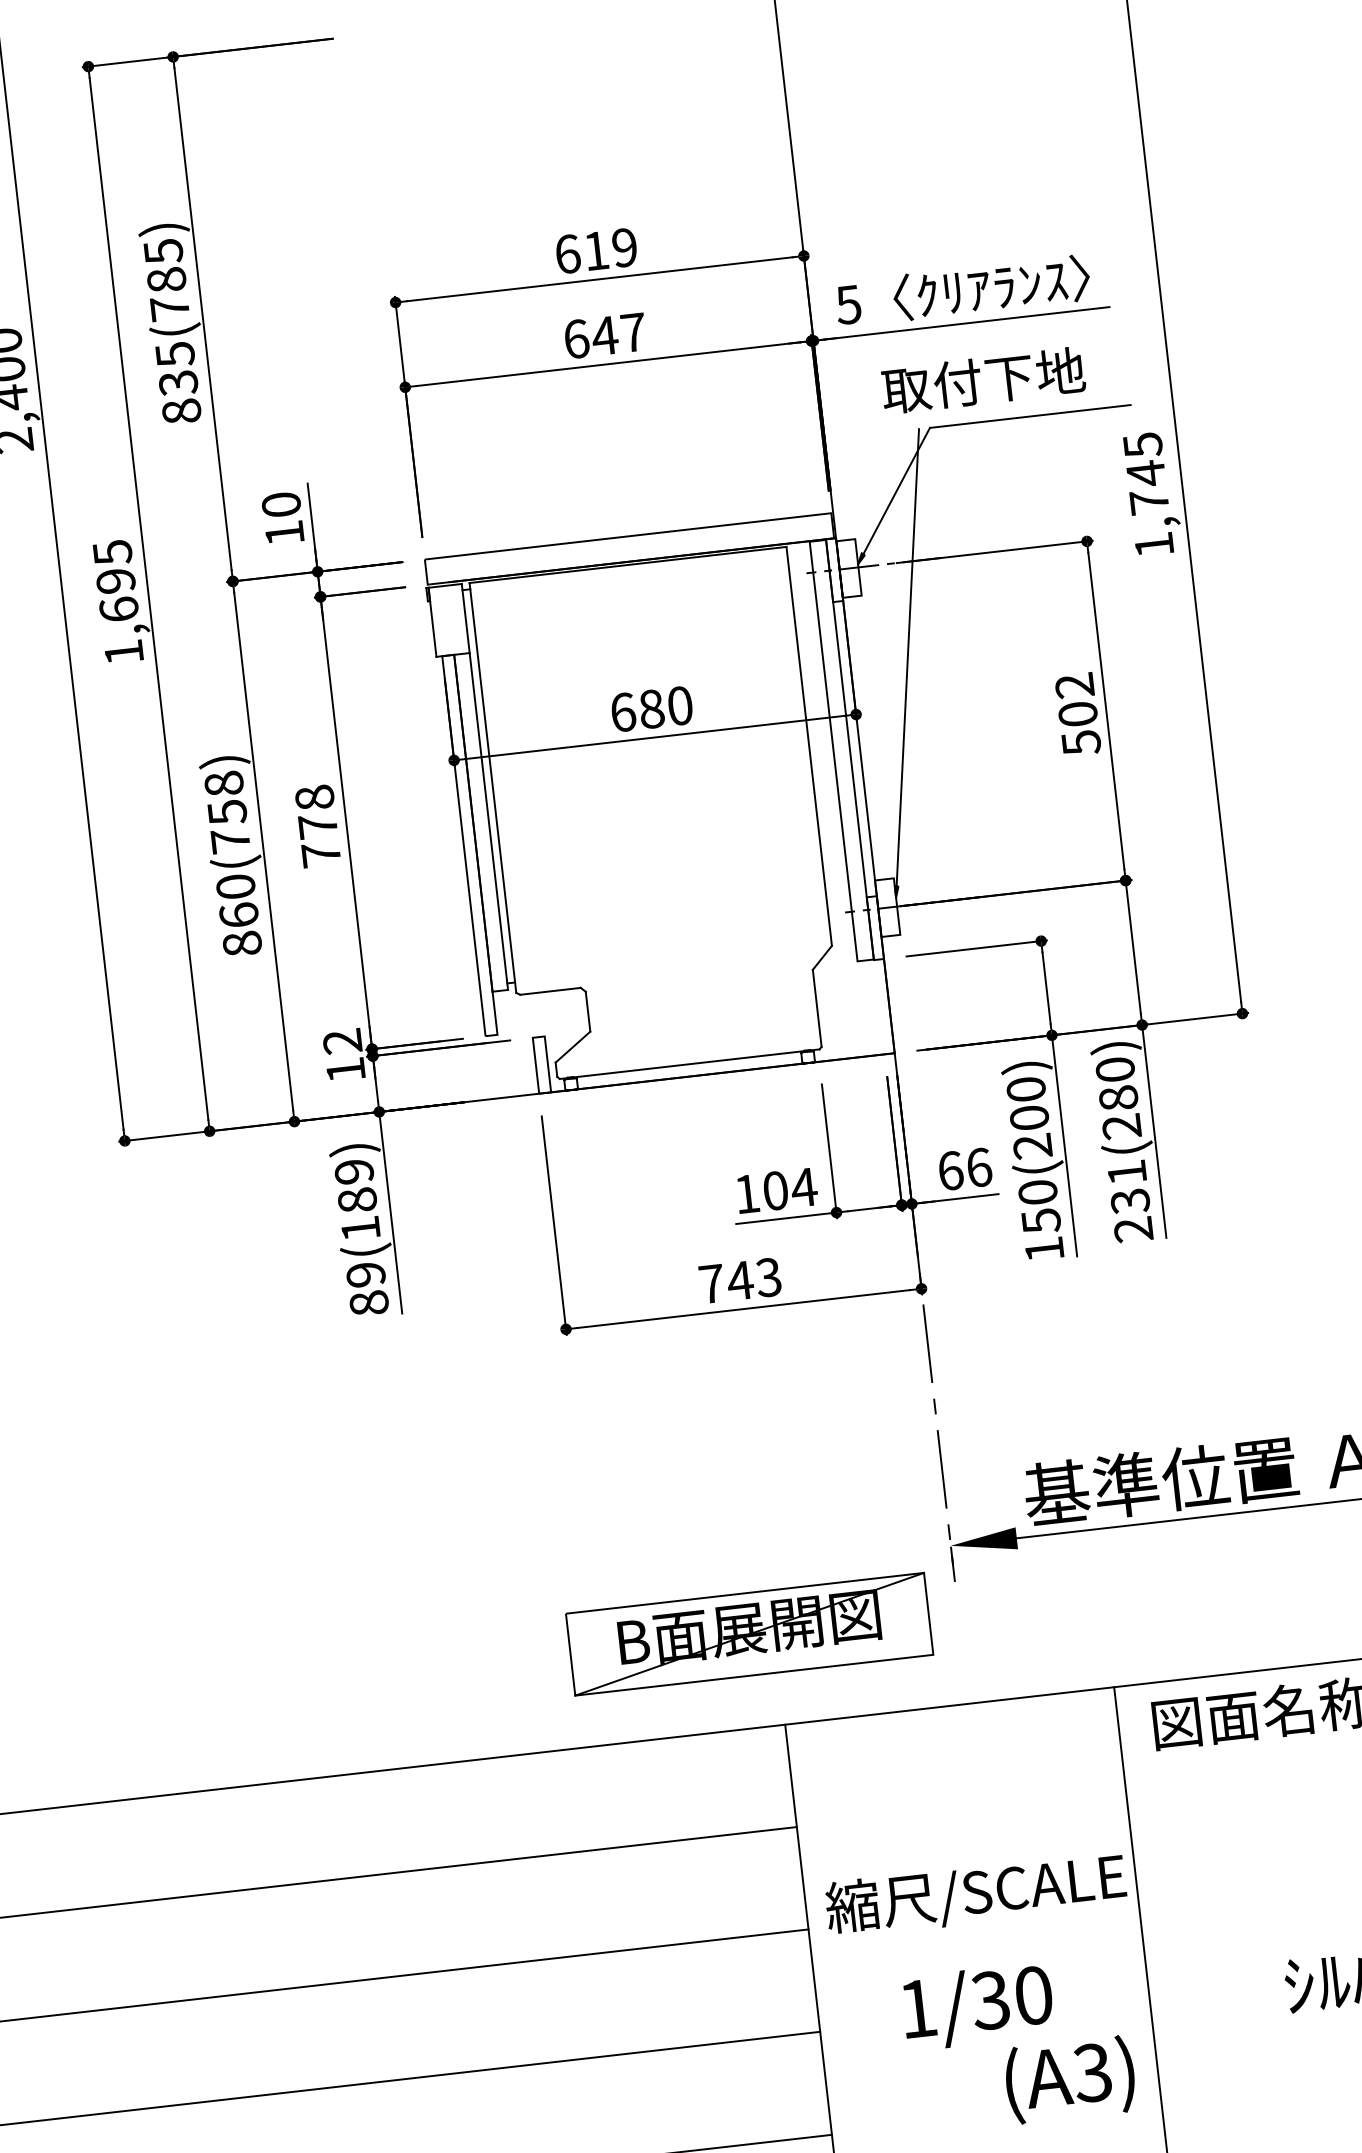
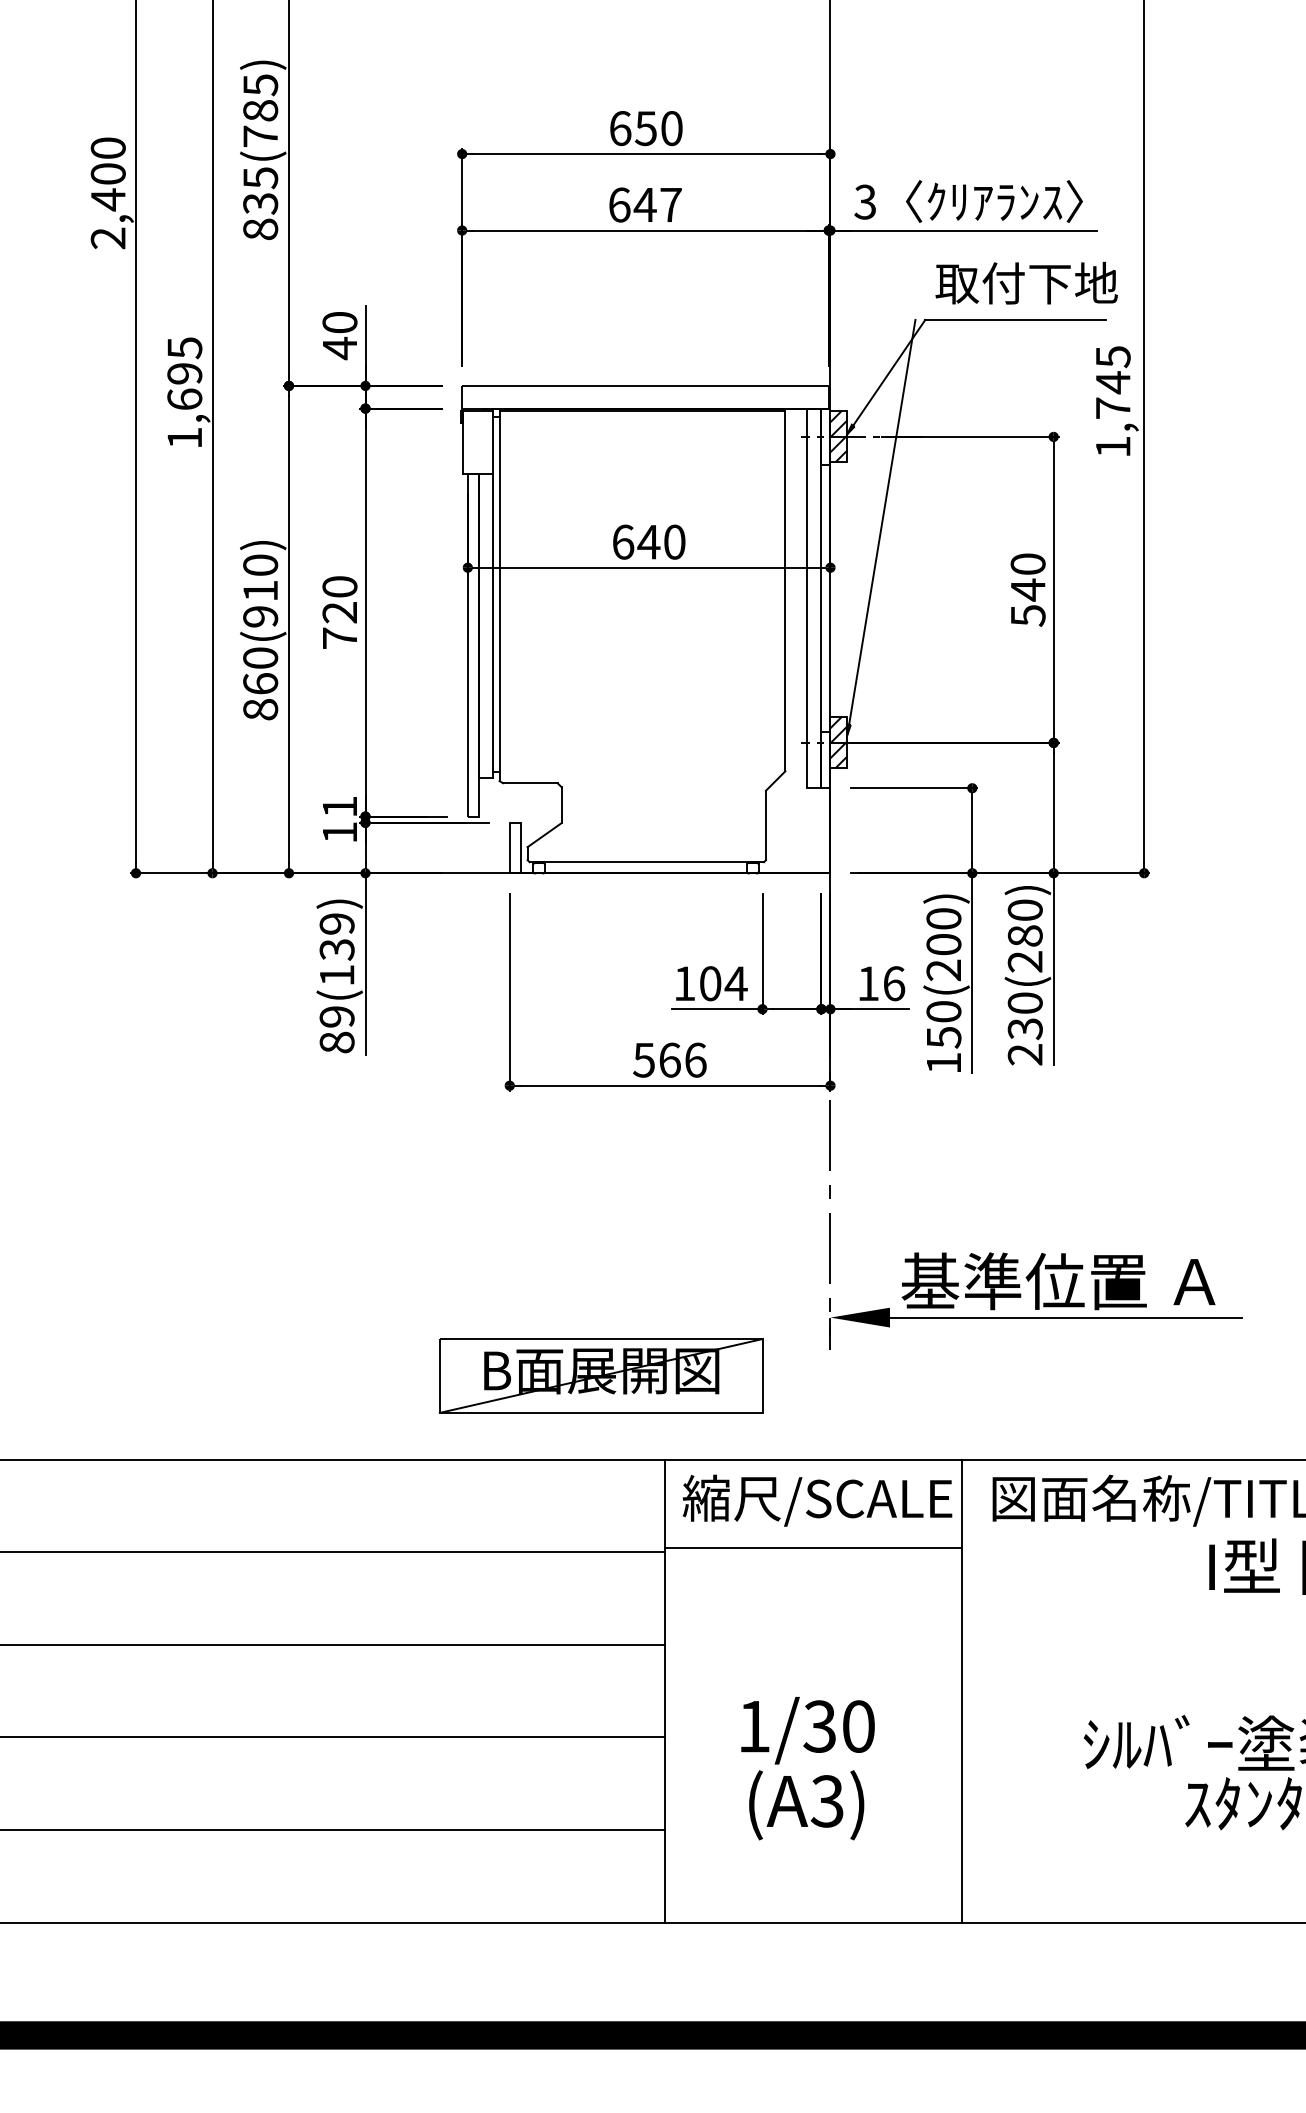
text: (610, 249) -> (658, 128), 619 -> 650
text: (847, 304) -> (864, 201), 5 -> 3
text: (983, 379) -> (1026, 282), moved
text: (284, 533) -> (339, 348), 10 -> 40
hatch: (848, 568) -> (838, 436), added
text: (1075, 700) -> (1027, 577), 502 -> 540
text: (651, 708) -> (648, 541), 680 -> 640
text: (227, 811) -> (260, 590), 860(758) -> 860(910)
text: (315, 811) -> (339, 599), 778 -> 720
hatch: (887, 907) -> (838, 742), added
text: (342, 1041) -> (339, 806), 12 -> 11
text: (950, 1170) -> (868, 983), 66 -> 16
text: (1126, 1172) -> (1024, 1002), 231(280) -> 230(280)
text: (356, 1200) -> (336, 949), 89(189) -> 89(139)
text: (739, 1280) -> (669, 1059), 743 -> 566
part: (748, 1633) -> (600, 1375), moved
line: (959, 1802) -> (812, 1547), added
text: (975, 1894) -> (817, 1500), moved
text: (1070, 2080) -> (806, 1805), moved

